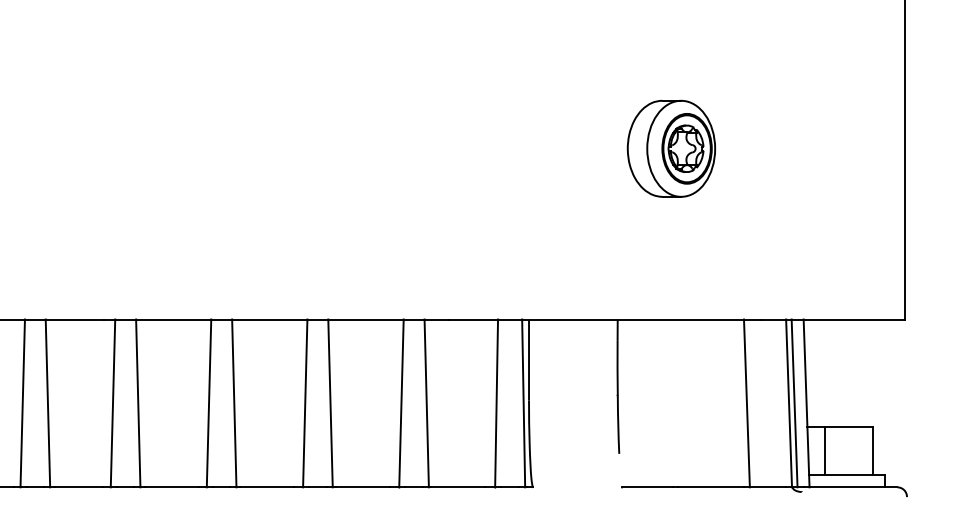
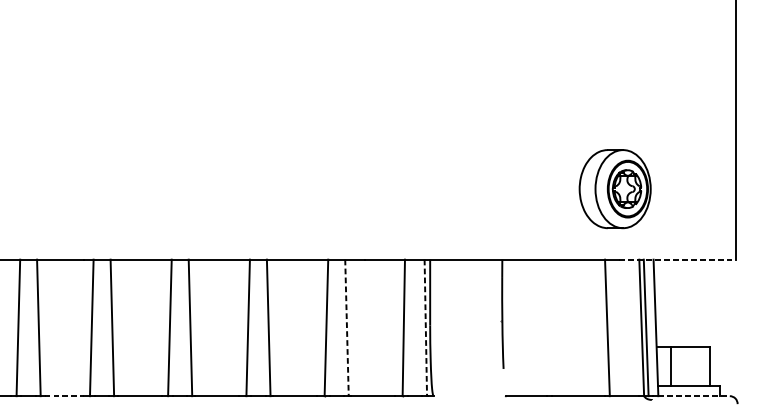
part: (671, 148) -> (615, 188), moved
line: (833, 319) -> (677, 259), solid -> dashed
line: (426, 403) -> (346, 327), solid -> dashed
line: (523, 403) -> (425, 327), solid -> dashed
line: (79, 487) -> (64, 396), solid -> dashed
line: (853, 487) -> (694, 396), solid -> dashed

